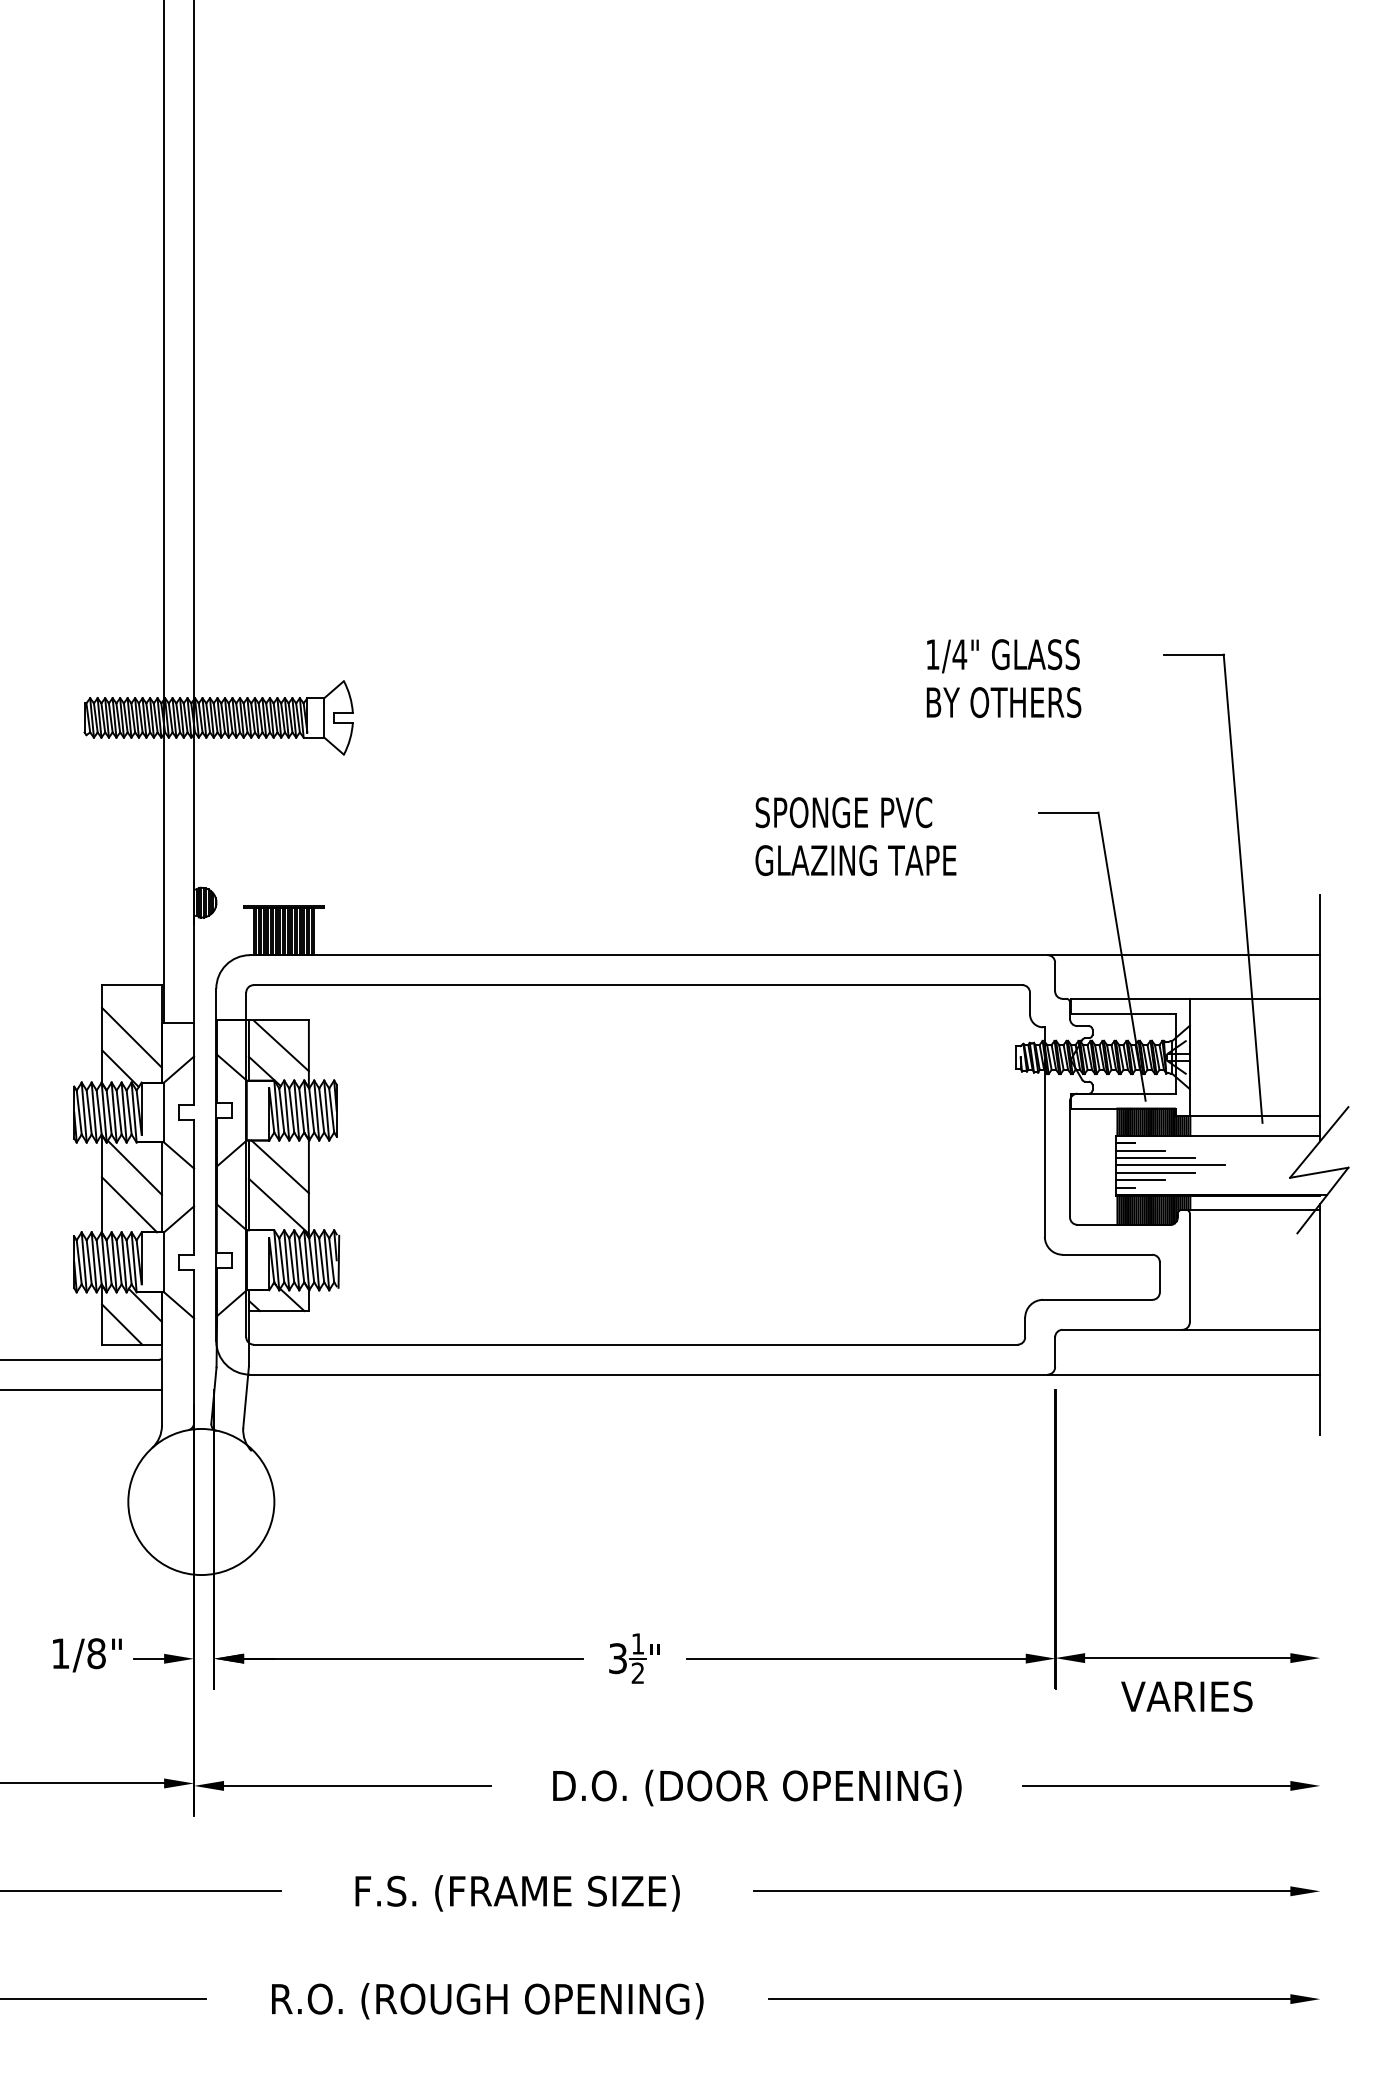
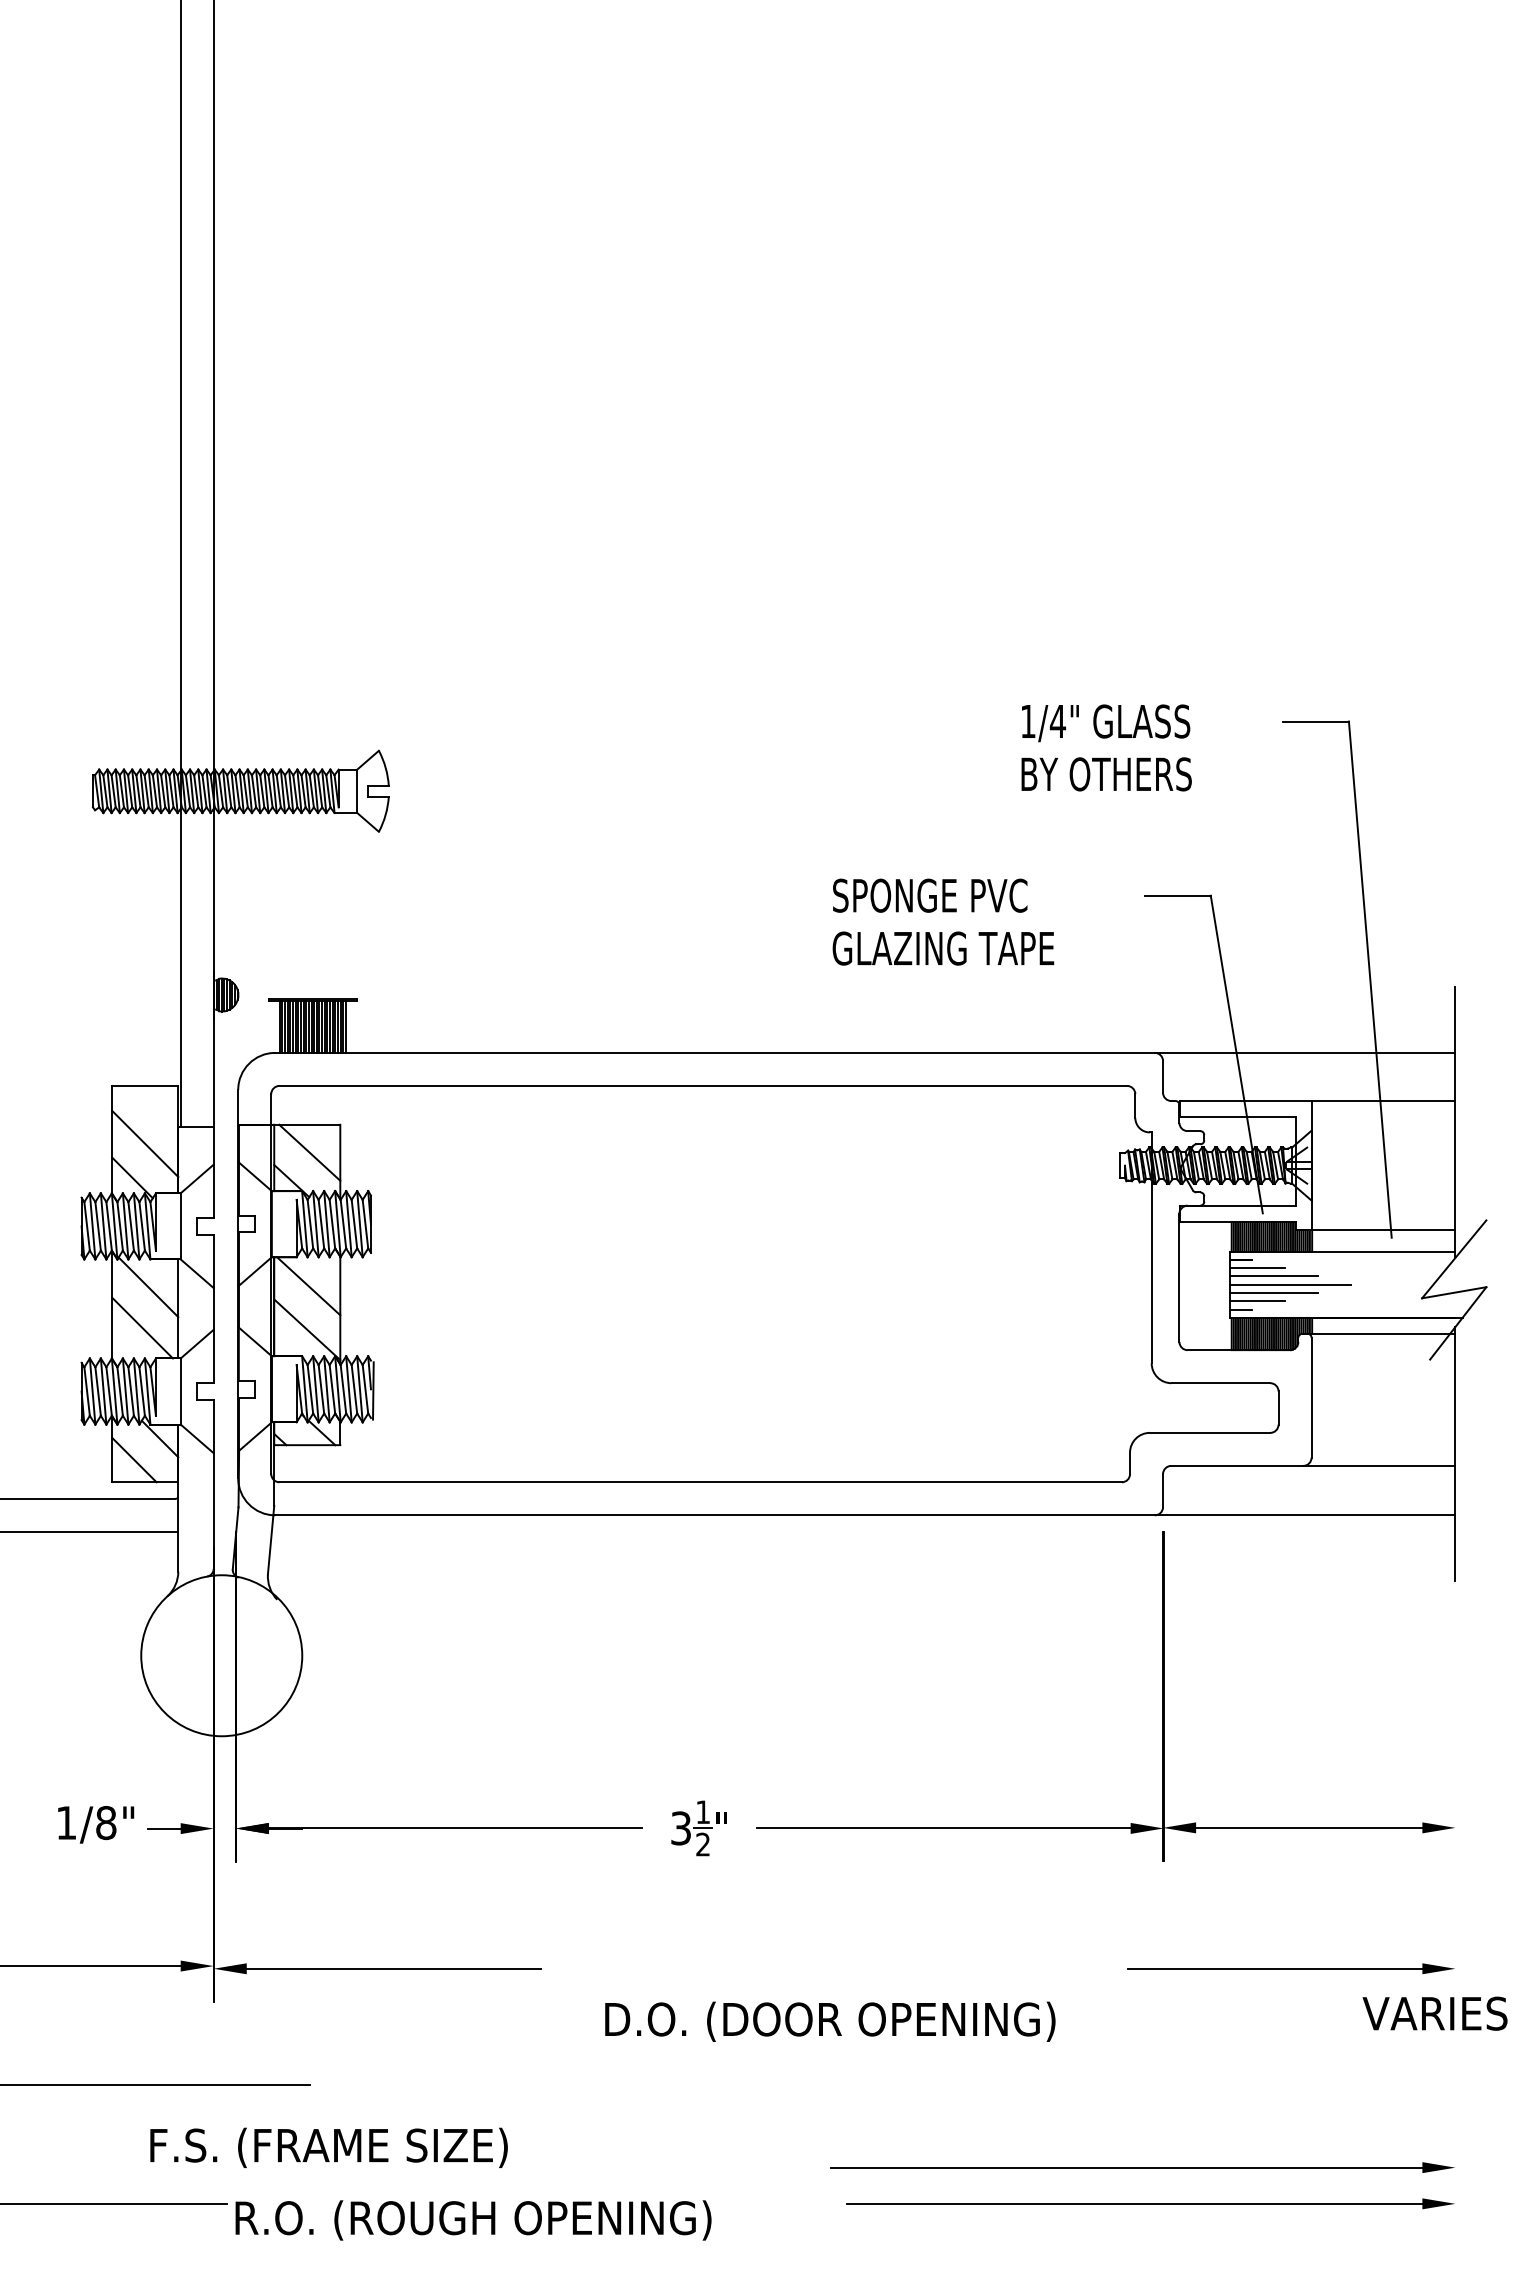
text: (1186, 1696) -> (1434, 2013), moved
text: (757, 1787) -> (830, 2021), moved
part: (1036, 1891) -> (1142, 2167), moved
text: (517, 1893) -> (328, 2148), moved
text: (487, 2001) -> (473, 2220), moved

